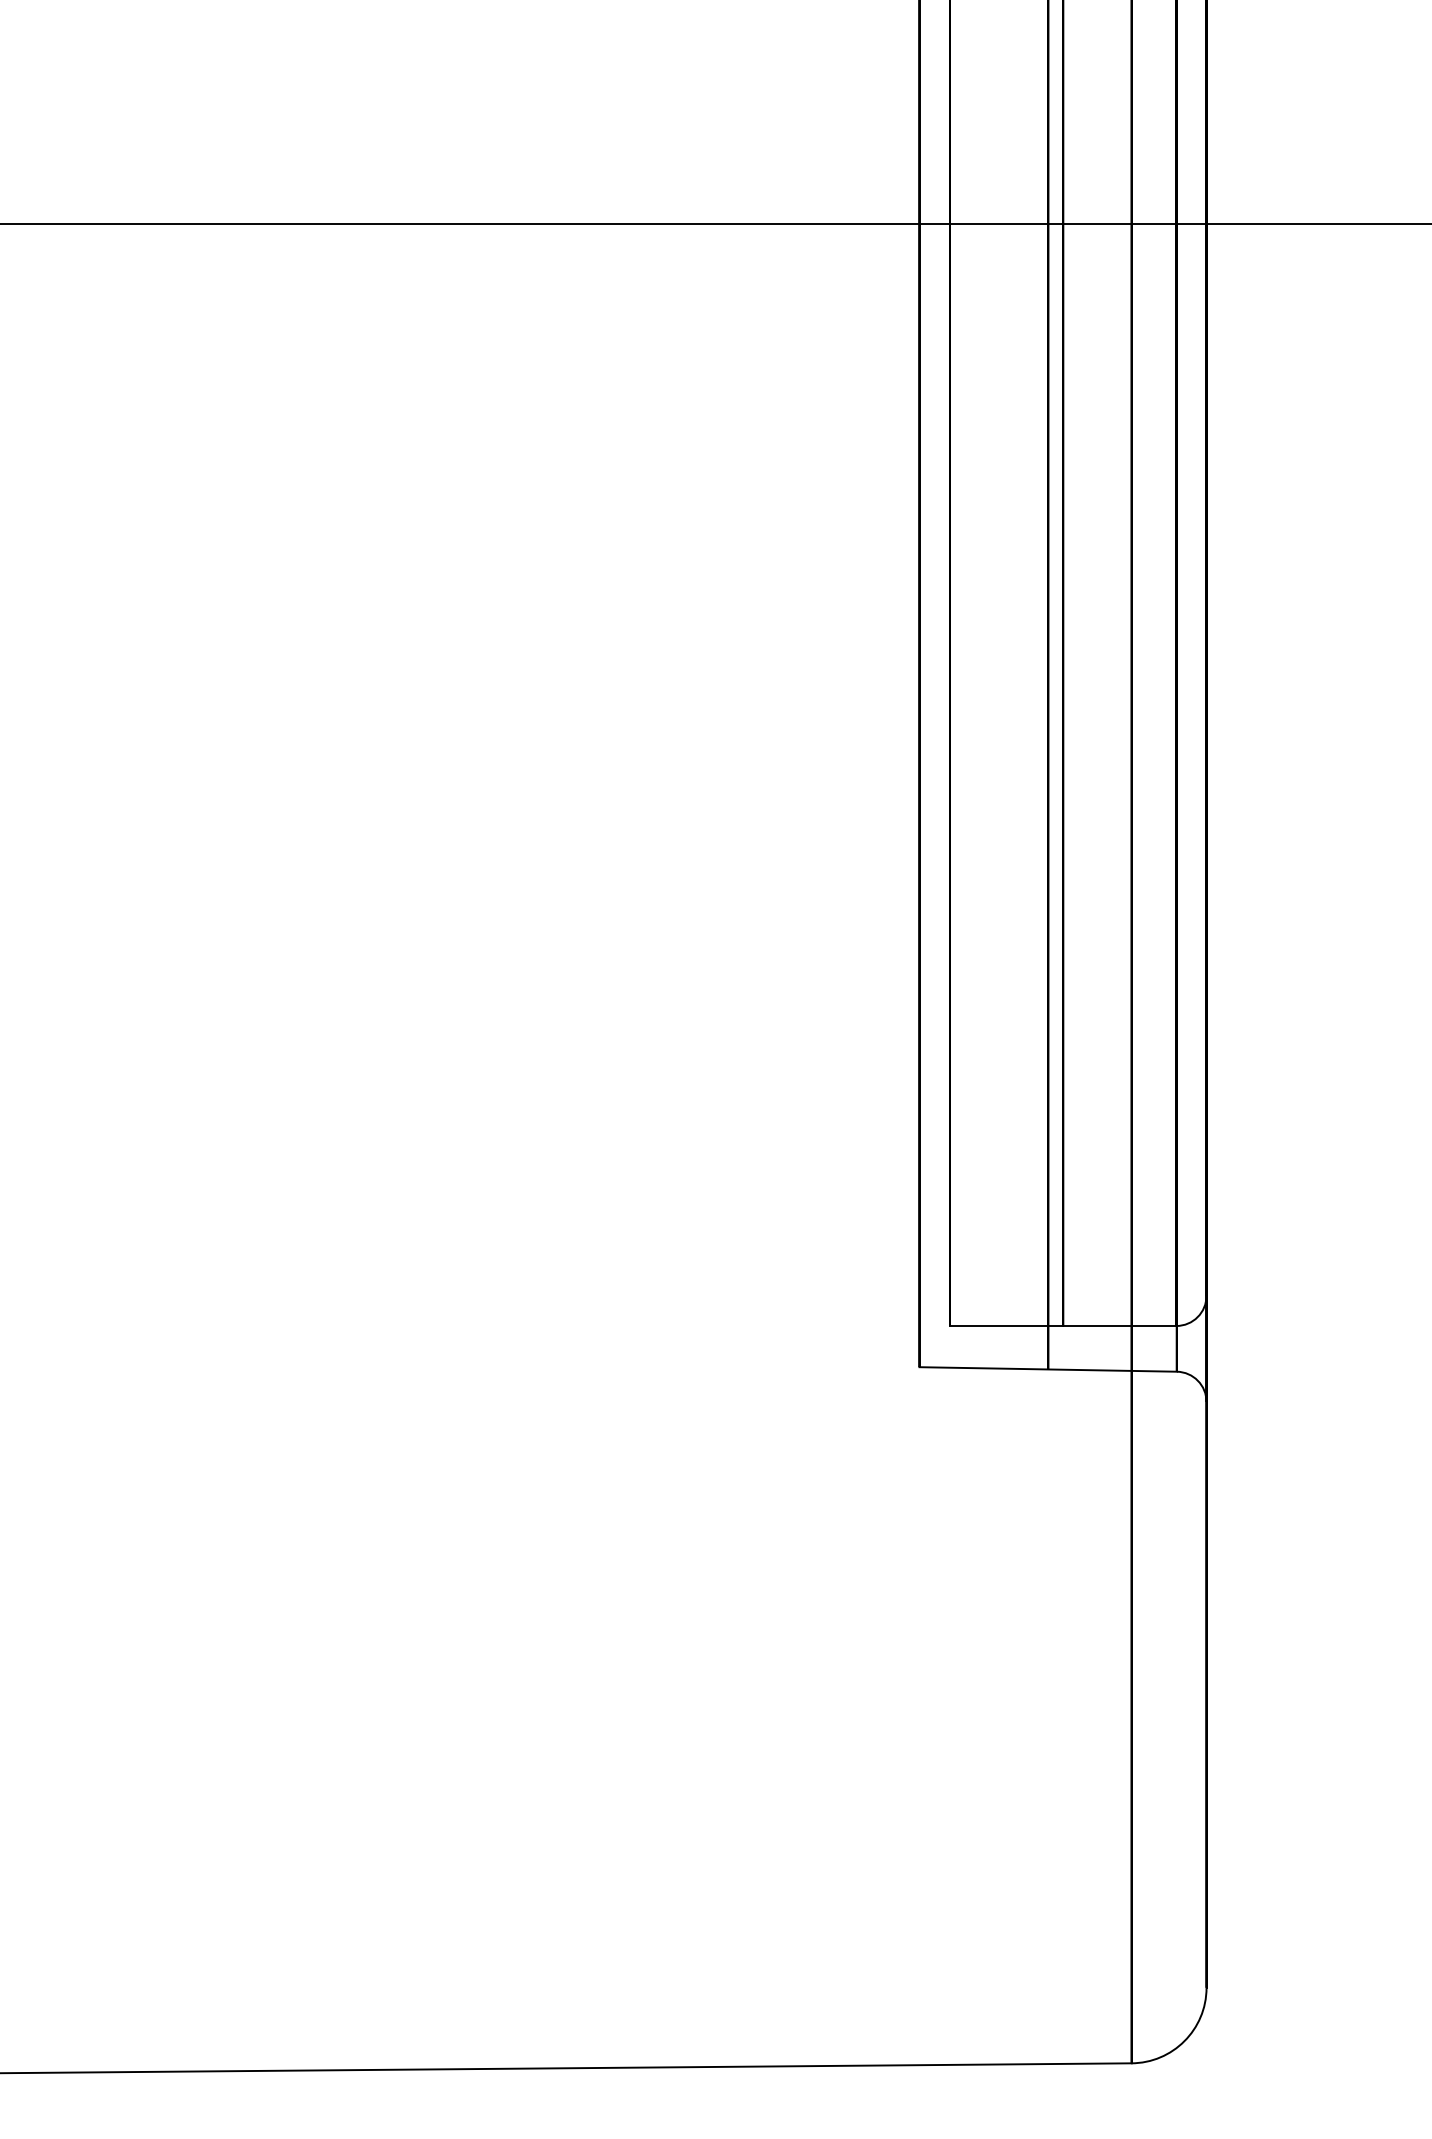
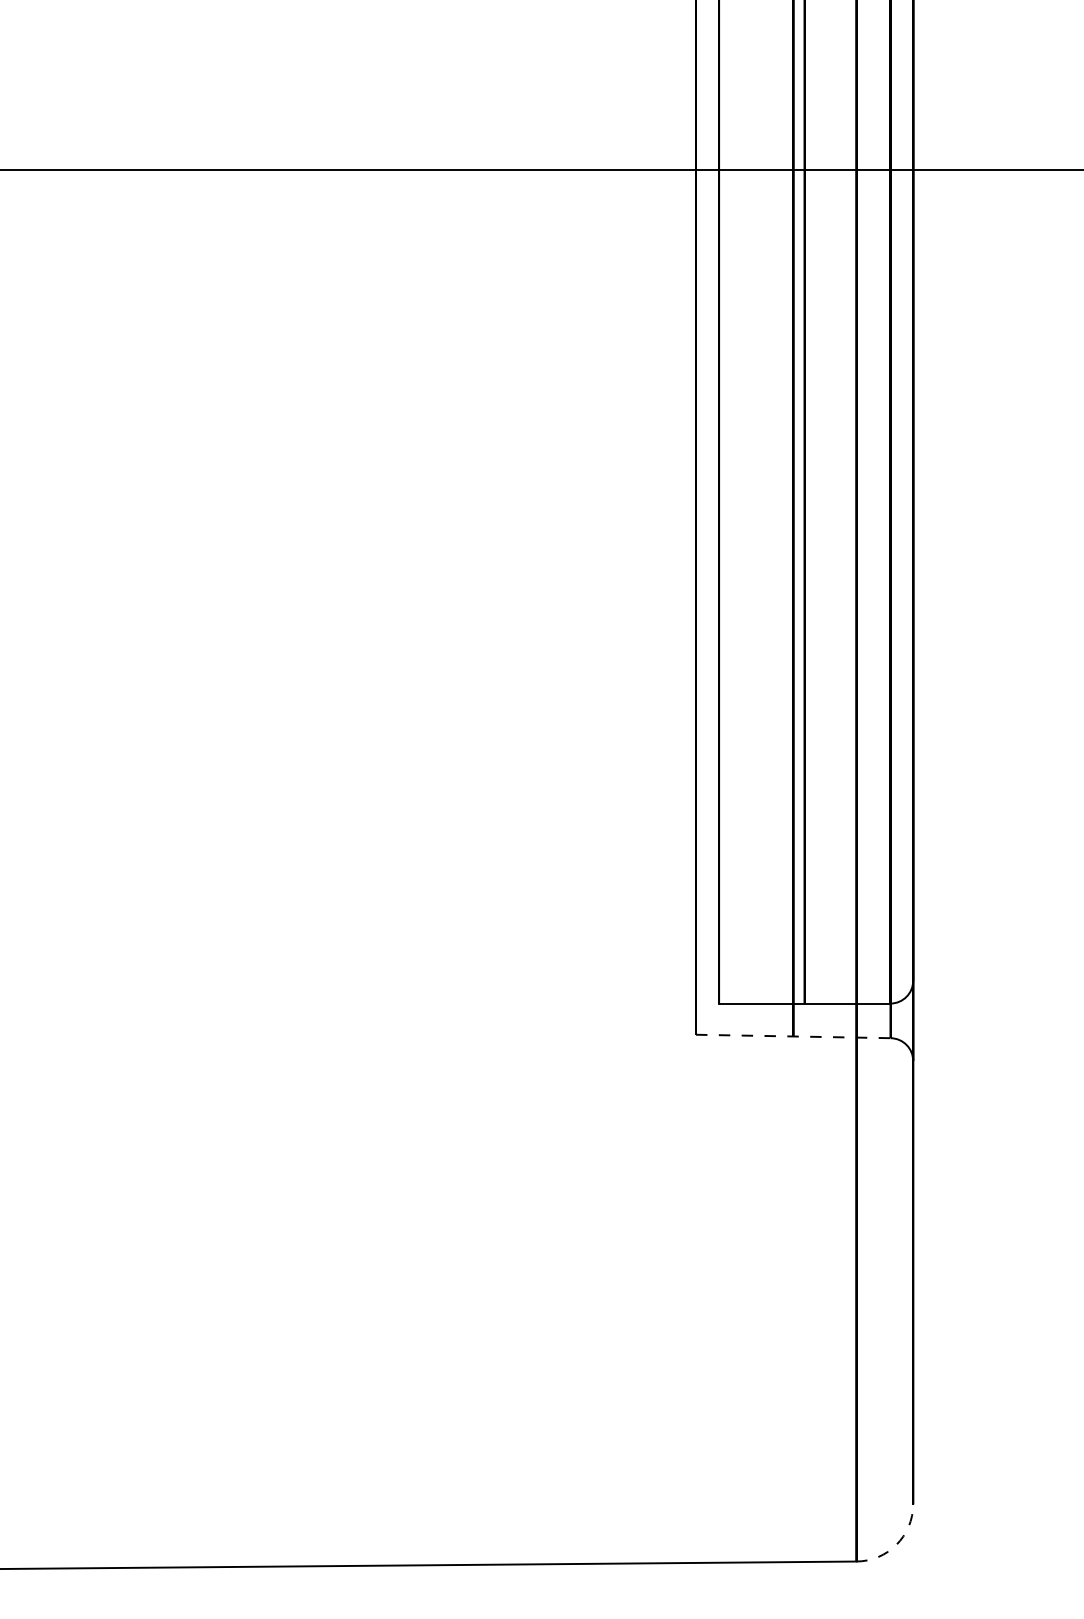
line: (1048, 1369) -> (793, 1036), solid -> dashed
arc: (1184, 2040) -> (896, 1544), solid -> dashed

